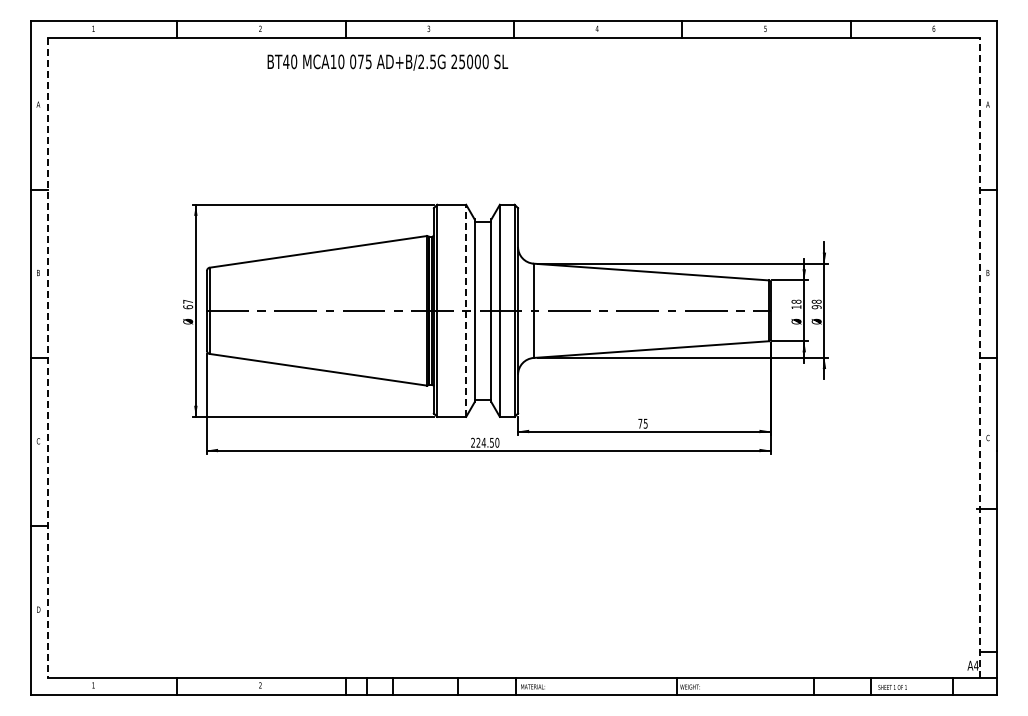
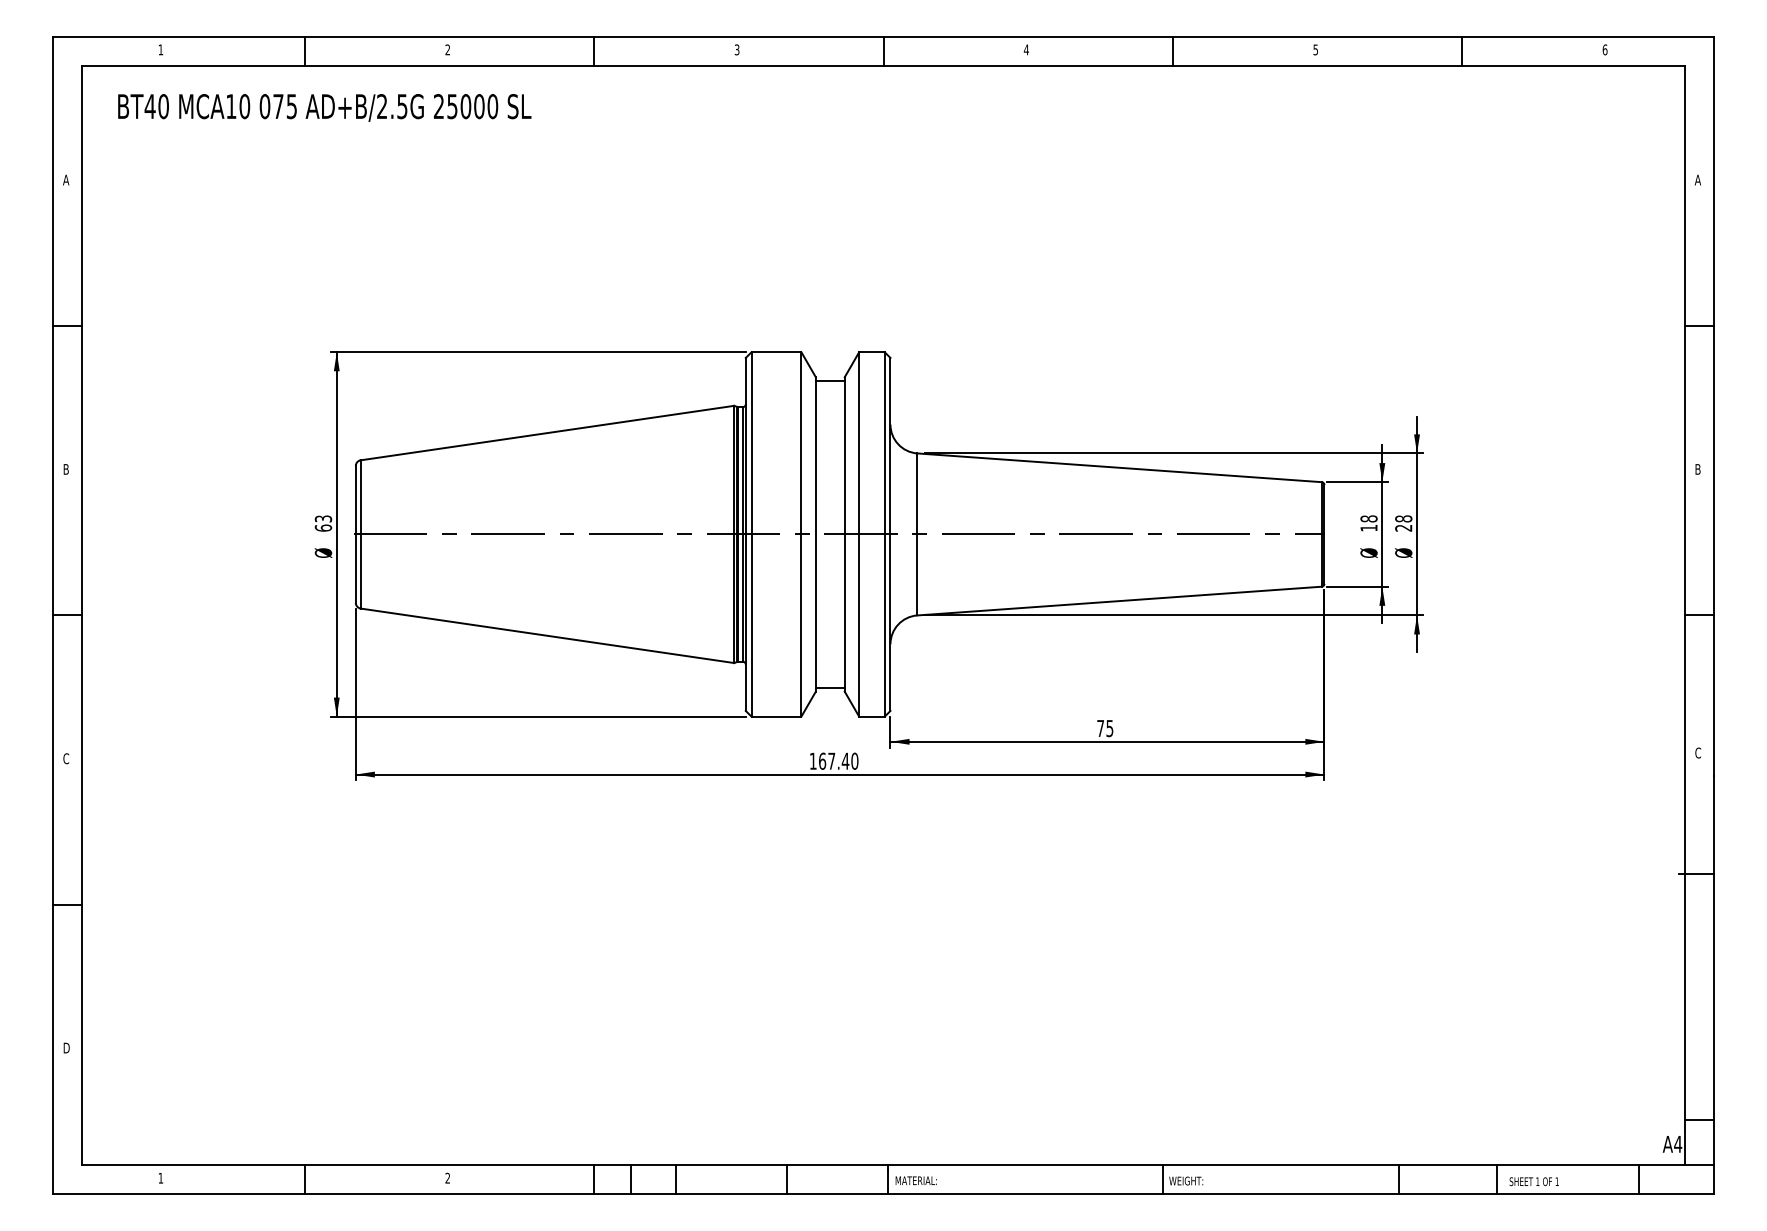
text: (387, 62) -> (324, 107), moved
text: (188, 301) -> (324, 518), 67 -> 63
text: (816, 307) -> (1403, 528), 98 -> 28
line: (466, 310) -> (801, 533), dashed -> solid
line: (47, 357) -> (81, 614), dashed -> solid
line: (980, 357) -> (1685, 614), dashed -> solid
text: (482, 442) -> (829, 760), 224.50 -> 167.40

